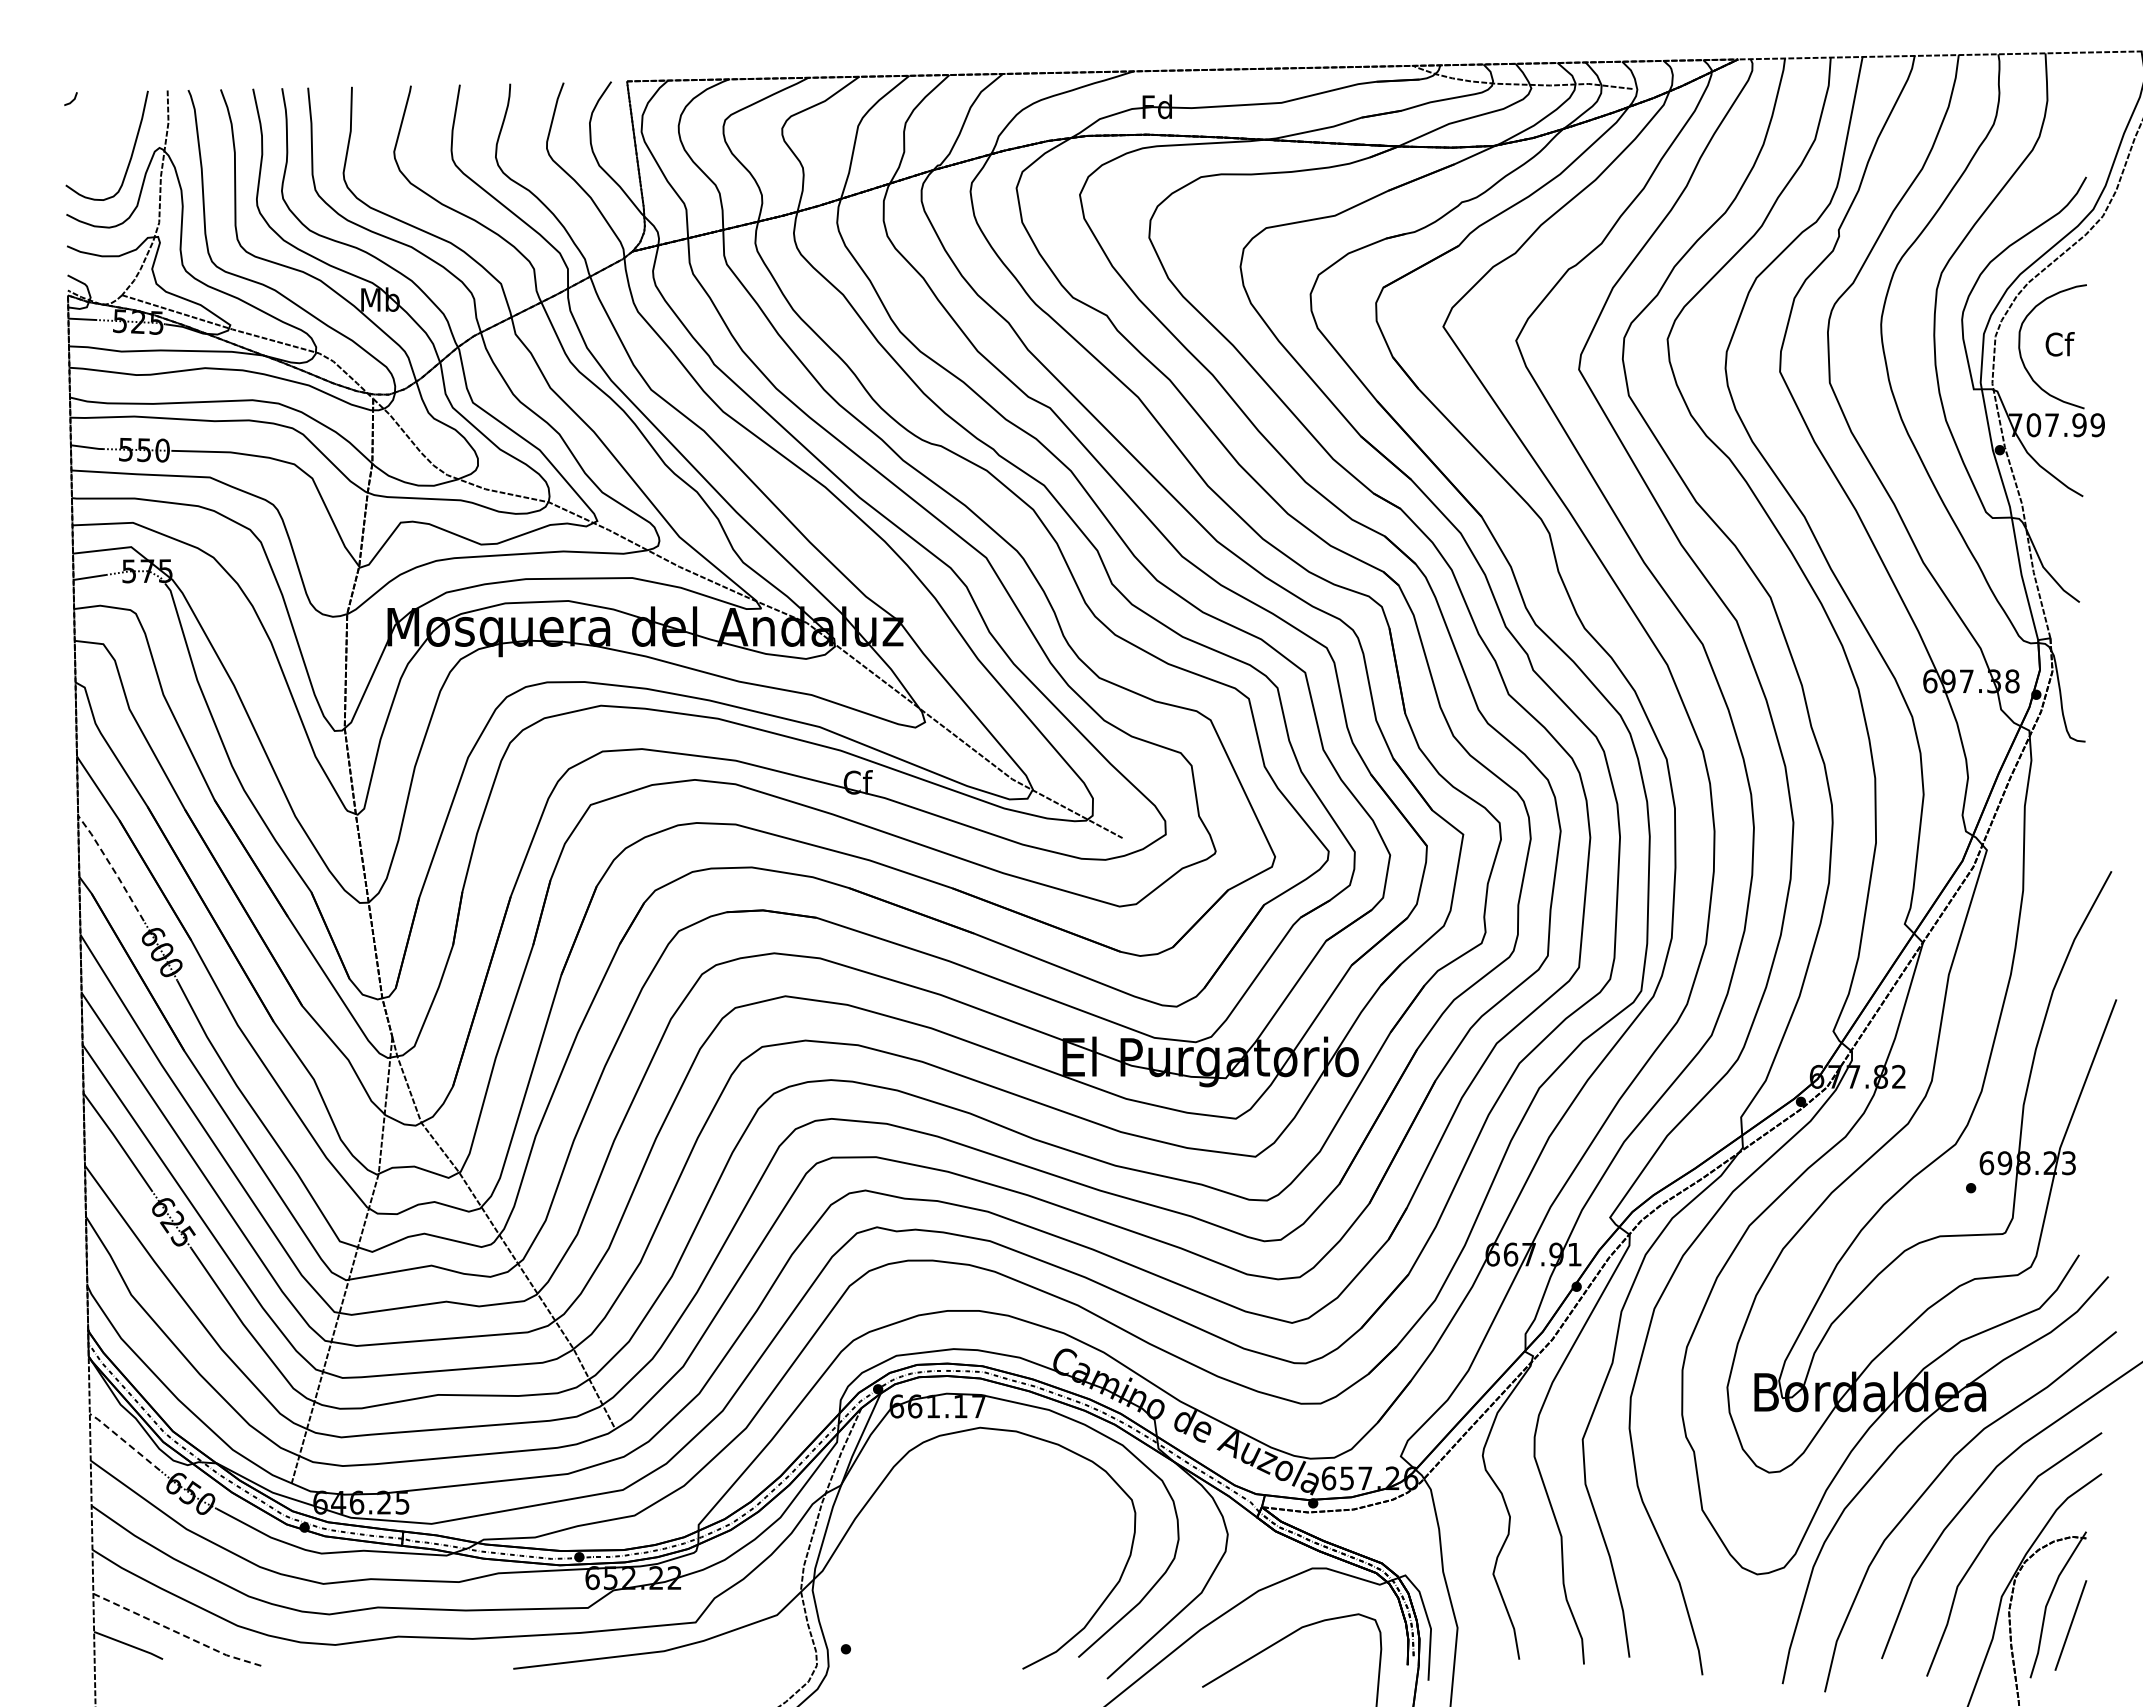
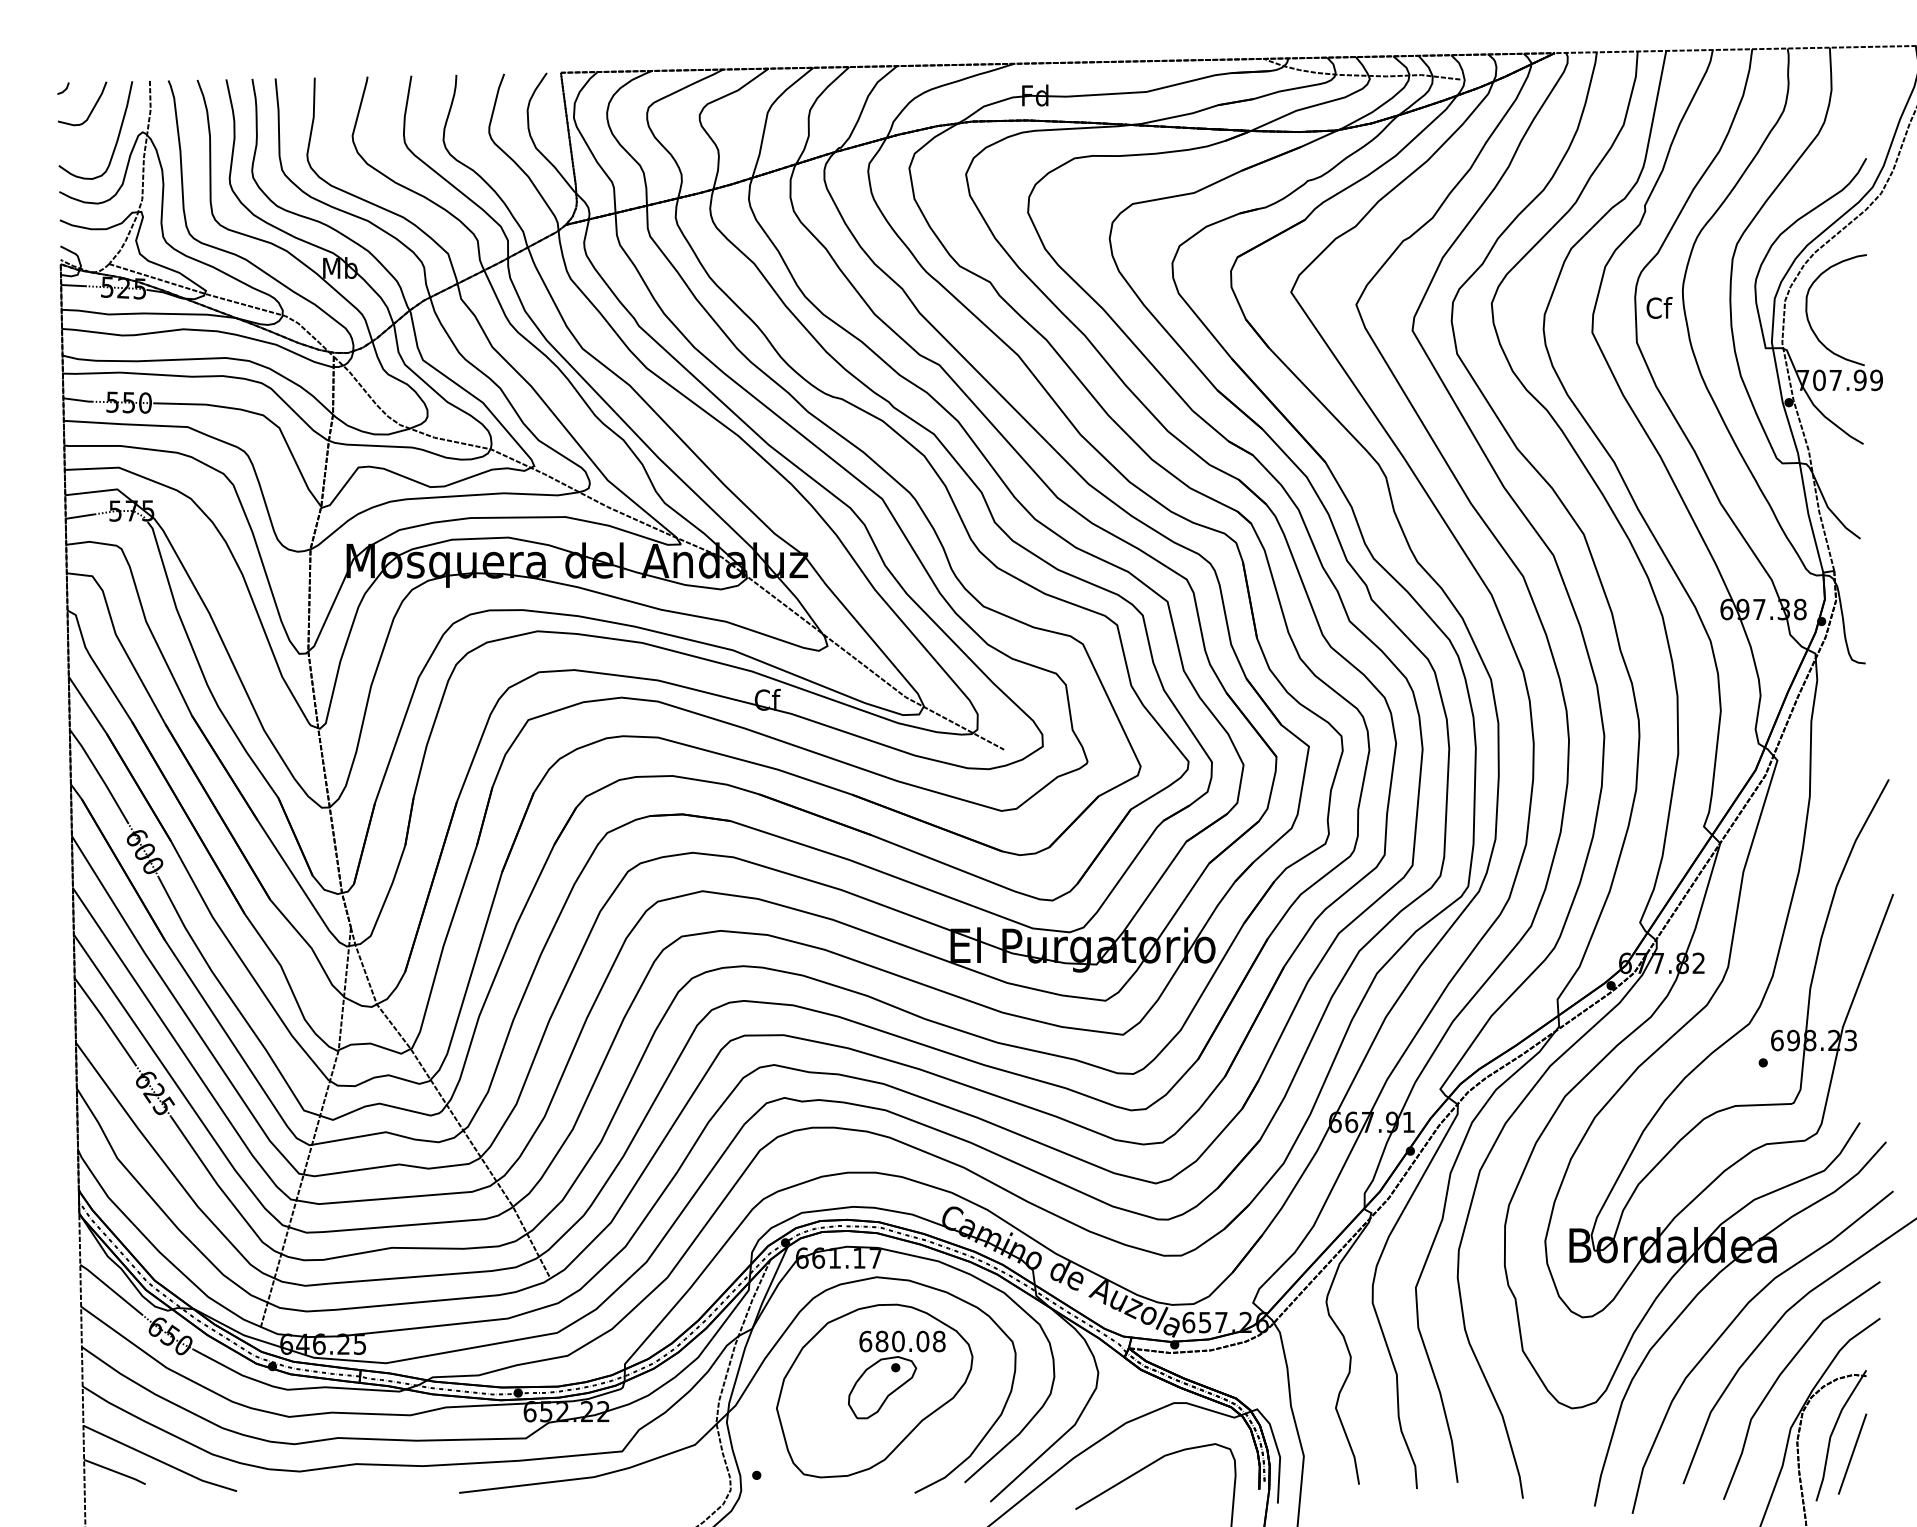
curve: (102, 122) -> (91, 109), added
text: (2059, 344) -> (1658, 308), moved
line: (112, 867) -> (100, 776), dashed -> solid
line: (124, 1441) -> (111, 1289), dashed -> solid
part: (977, 1554) -> (874, 1390), added
line: (179, 1633) -> (160, 1461), dashed -> solid

